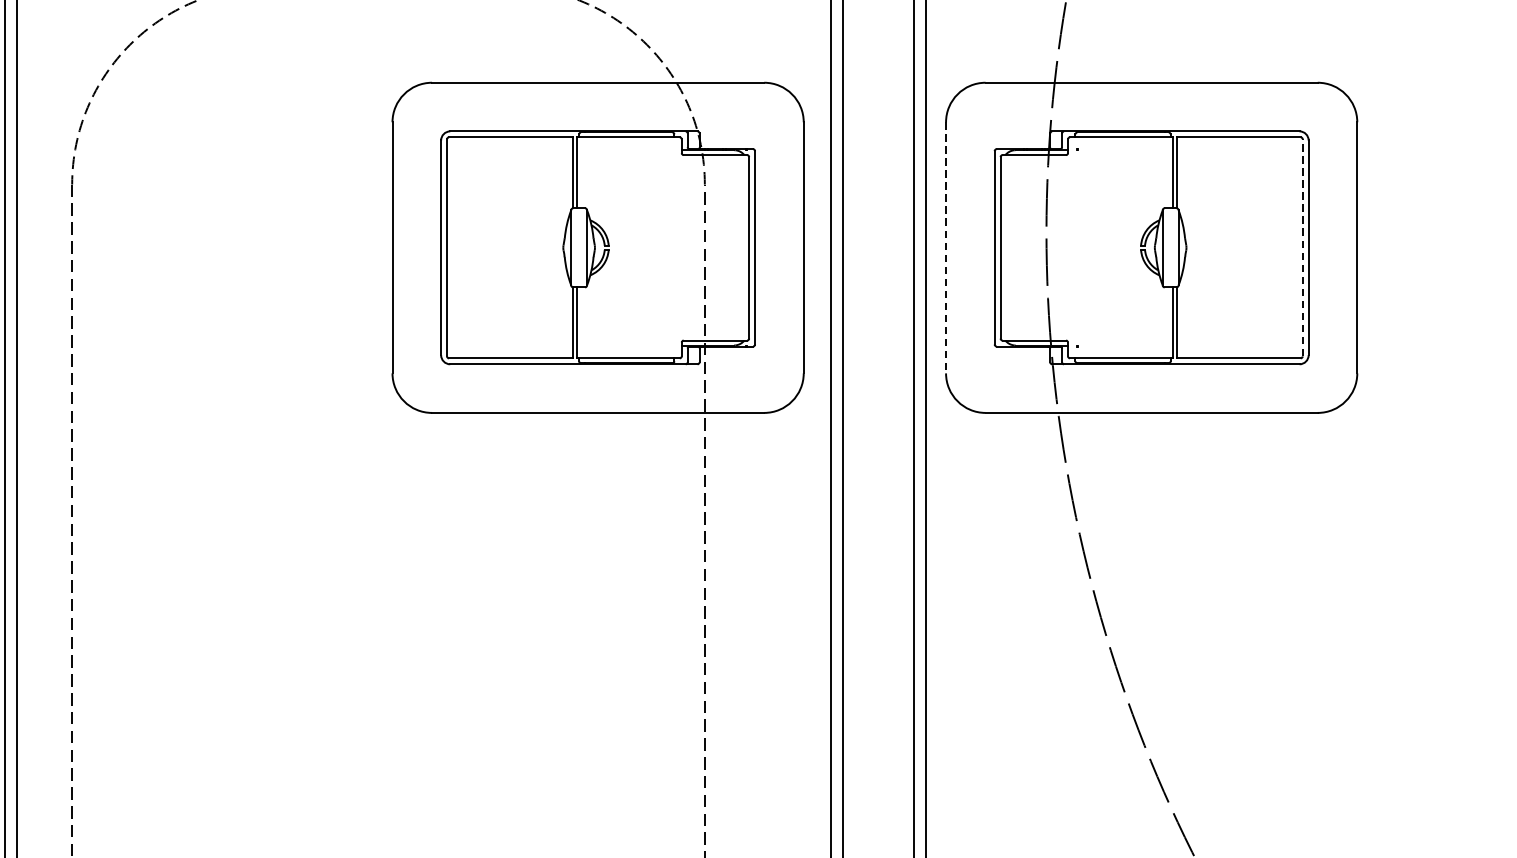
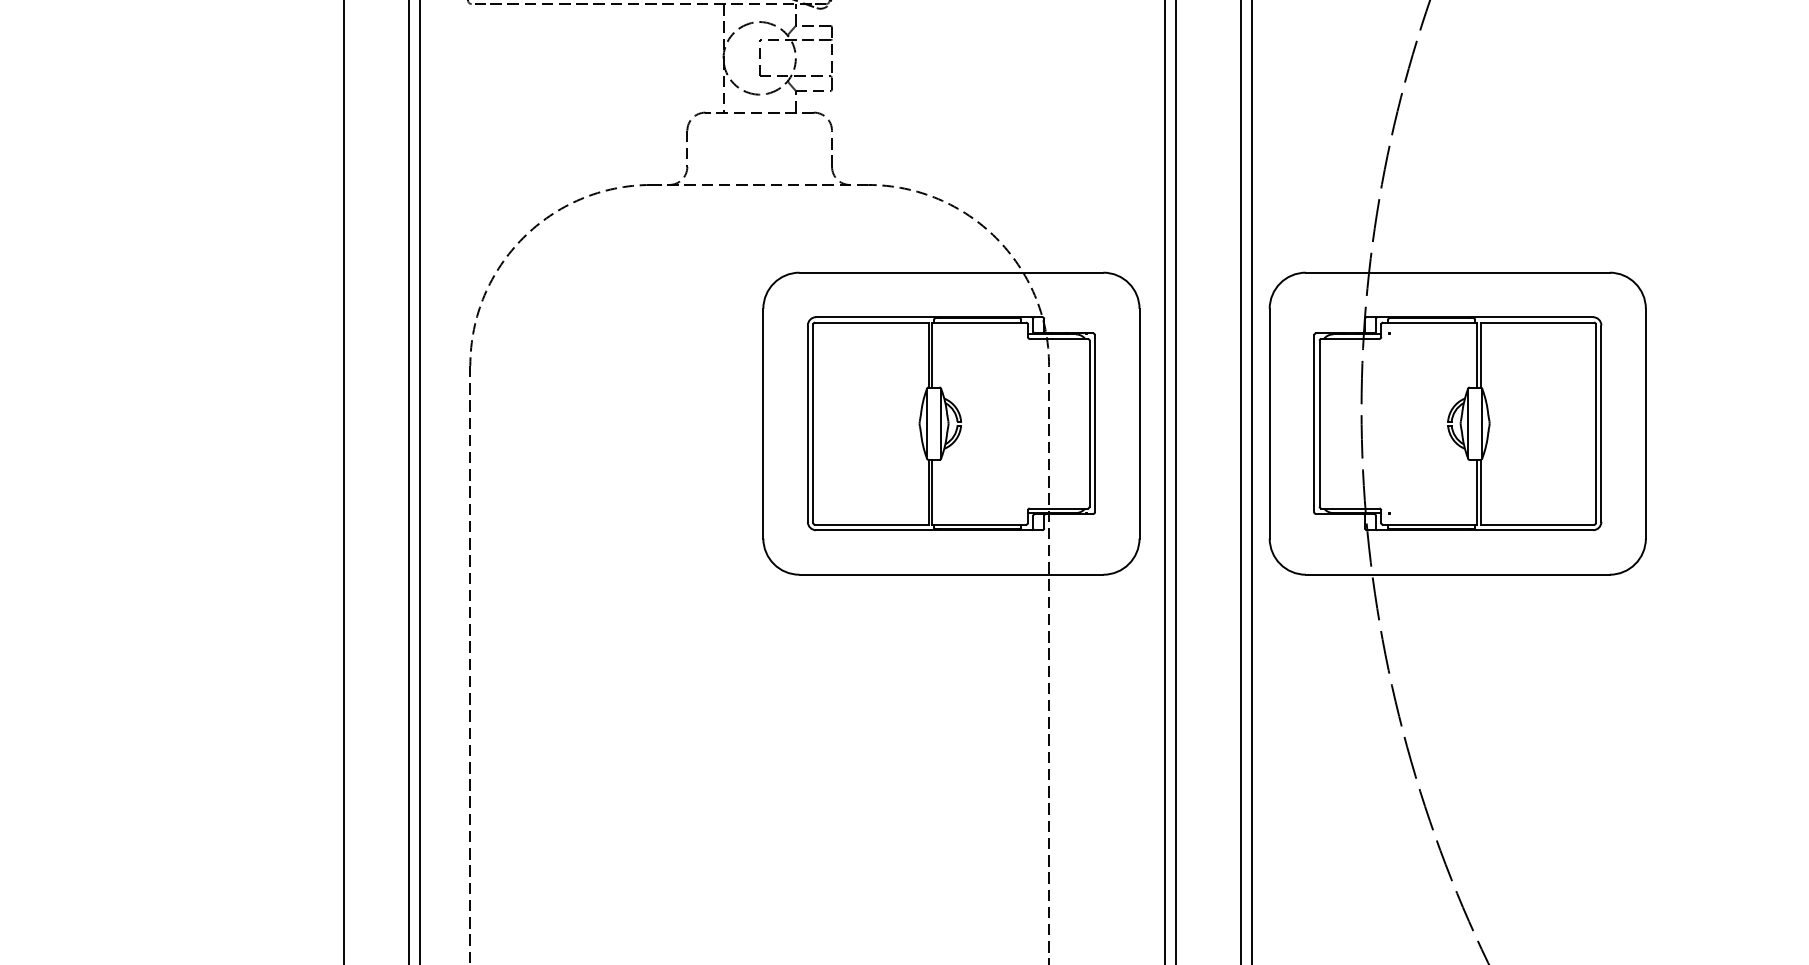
line: (945, 247) -> (1269, 423), dashed -> solid
line: (1302, 247) -> (1595, 423), dashed -> solid

